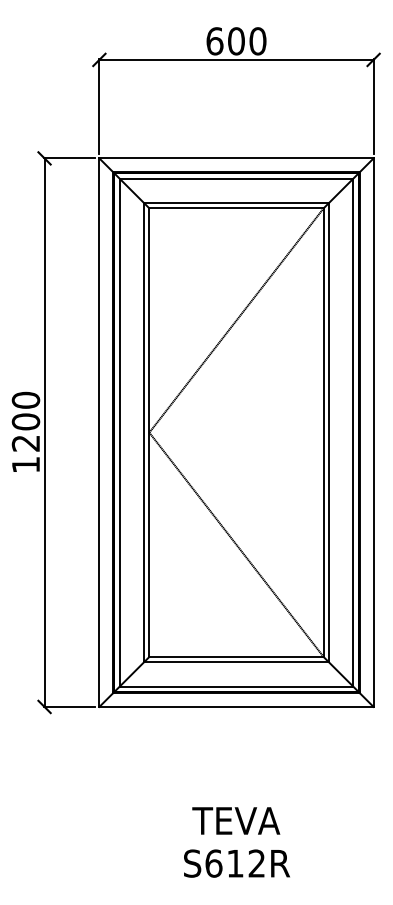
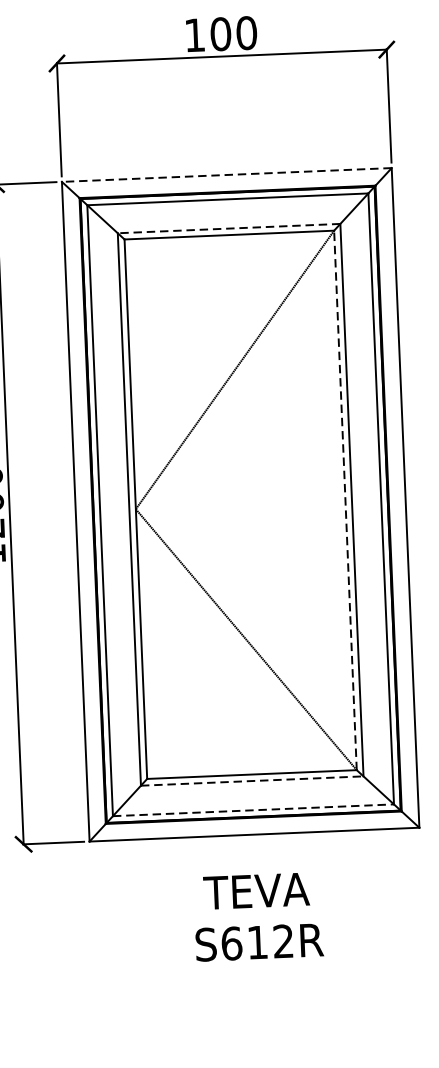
text: (214, 41) -> (194, 35), 600 -> 100
line: (236, 158) -> (226, 175), solid -> dashed
line: (236, 202) -> (229, 228), solid -> dashed
line: (323, 432) -> (345, 500), solid -> dashed
line: (236, 662) -> (252, 781), solid -> dashed
line: (236, 686) -> (253, 810), solid -> dashed
text: (236, 842) -> (257, 917), moved

